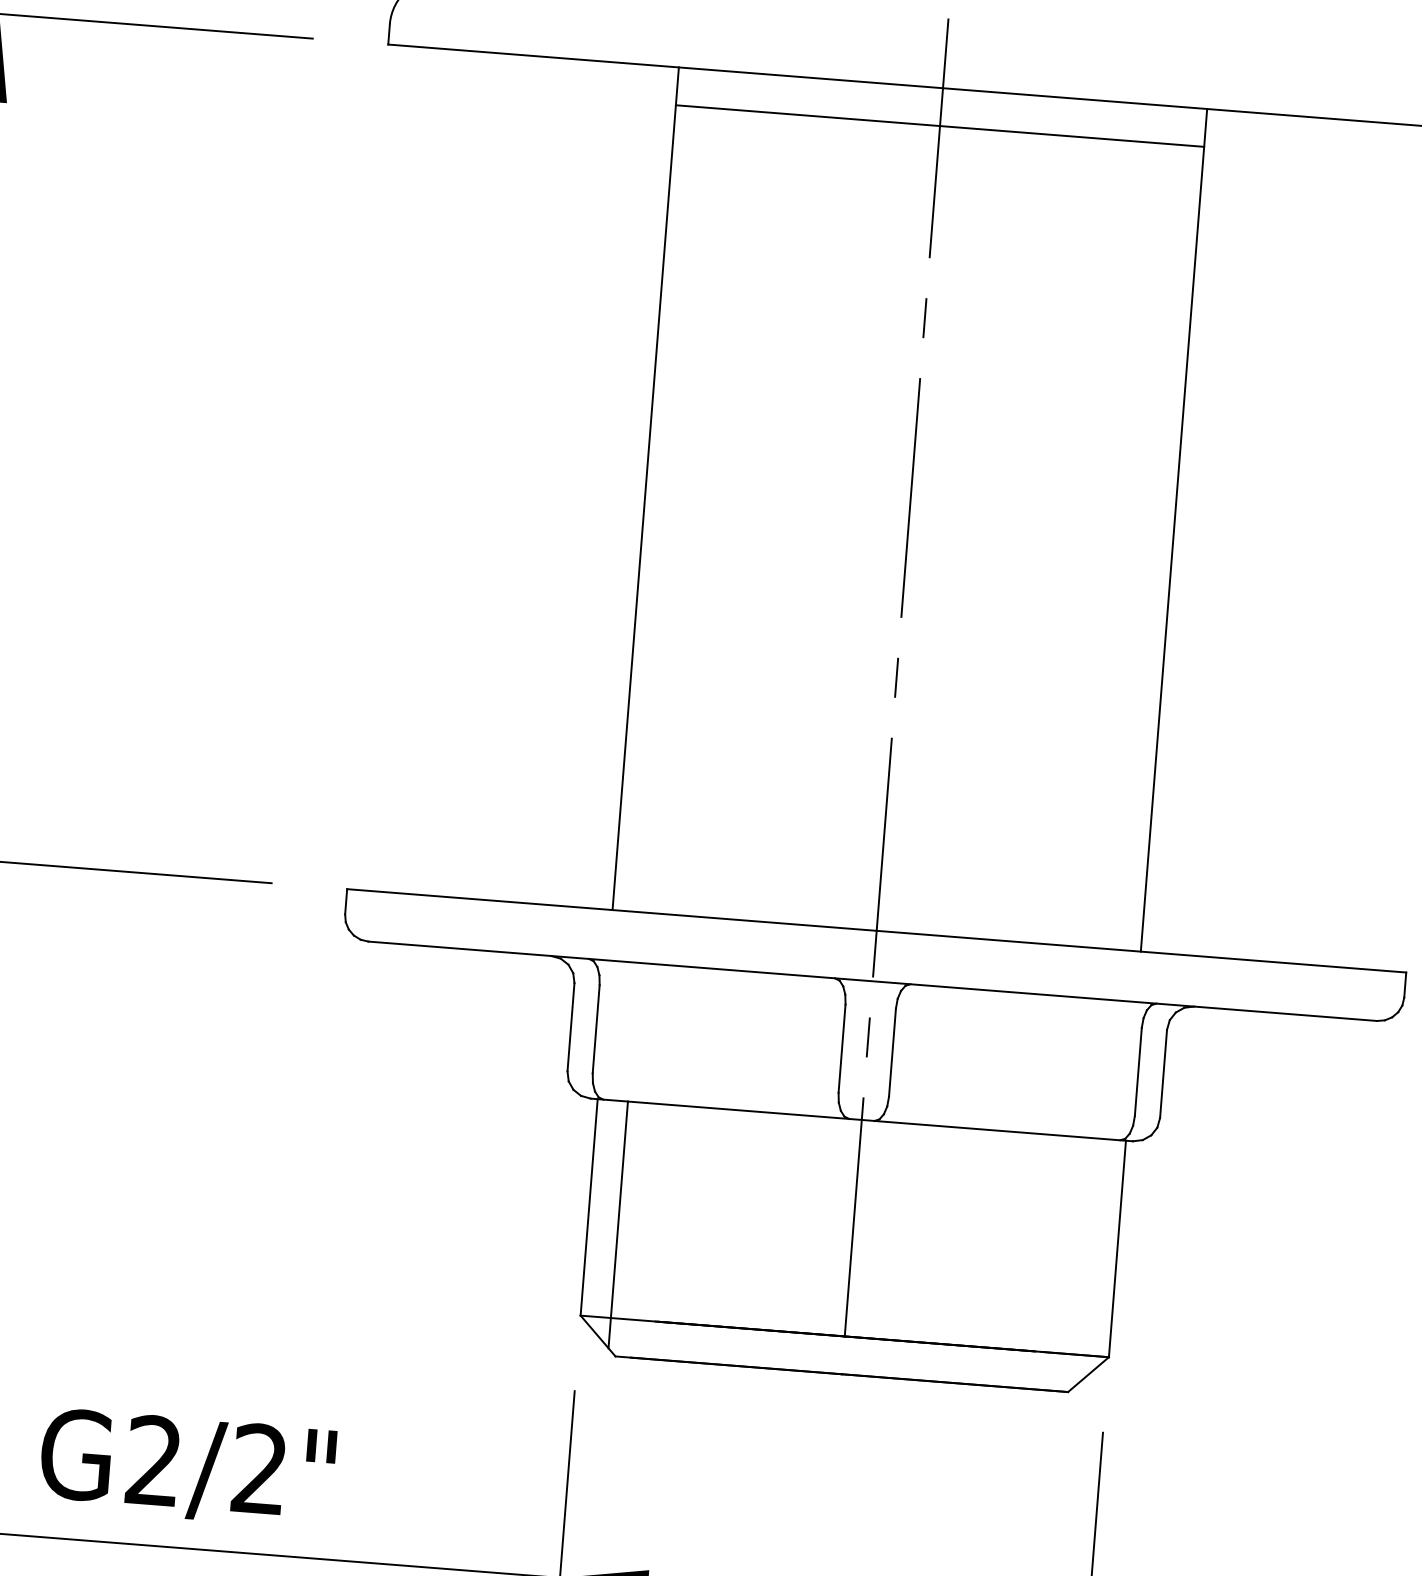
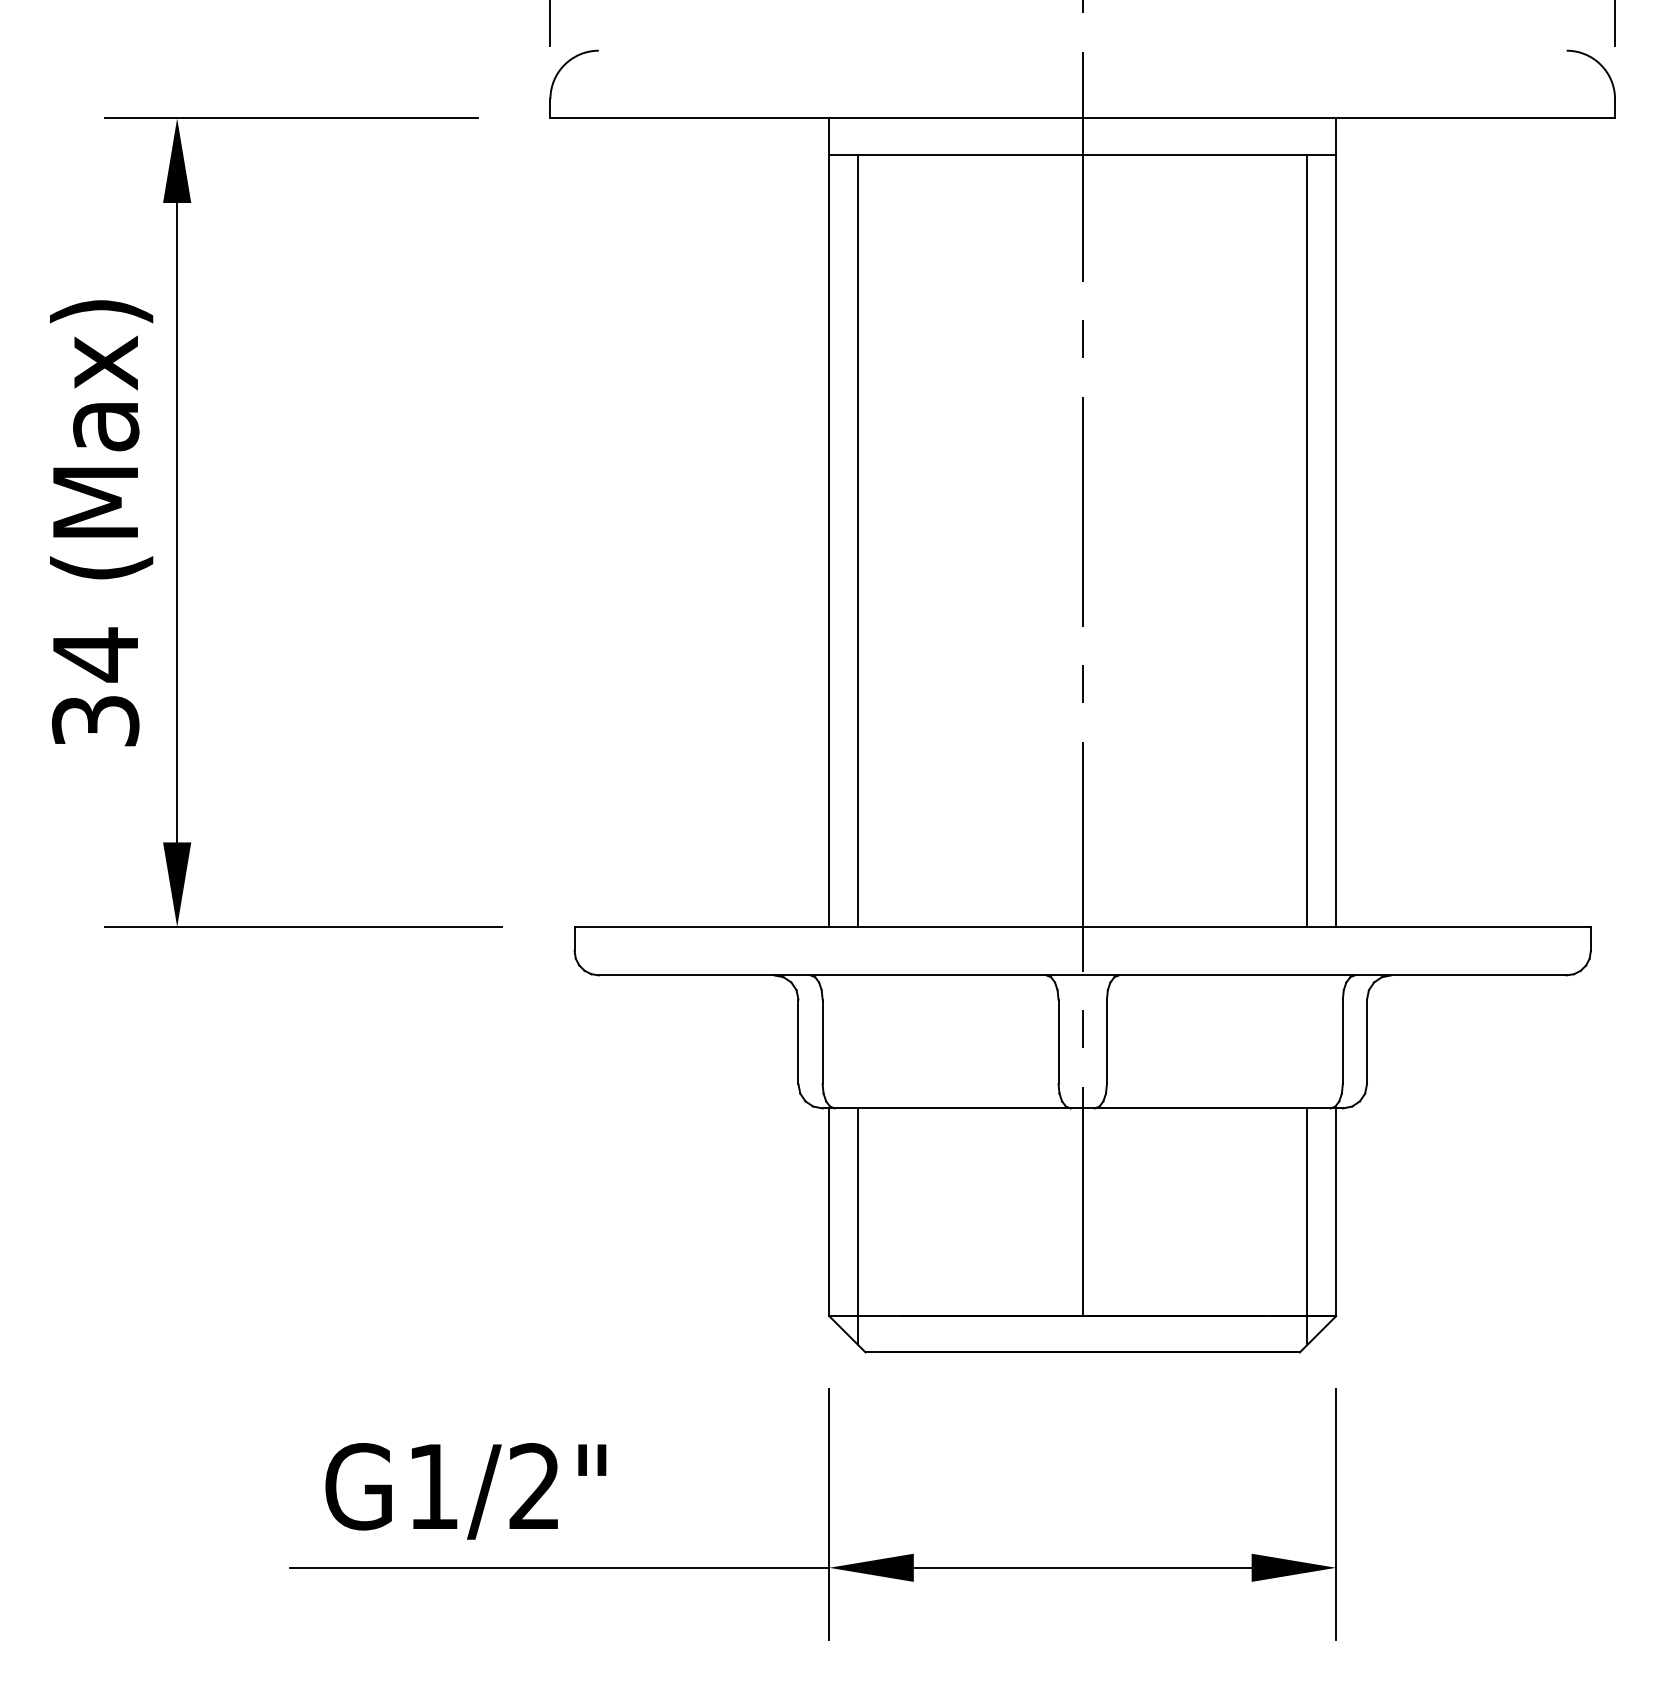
line: (674, 509) -> (858, 540), added
line: (1142, 546) -> (1307, 540), added
line: (1086, 1261) -> (1307, 1226), added
text: (153, 1459) -> (432, 1485), G2/2" -> G1/2"

